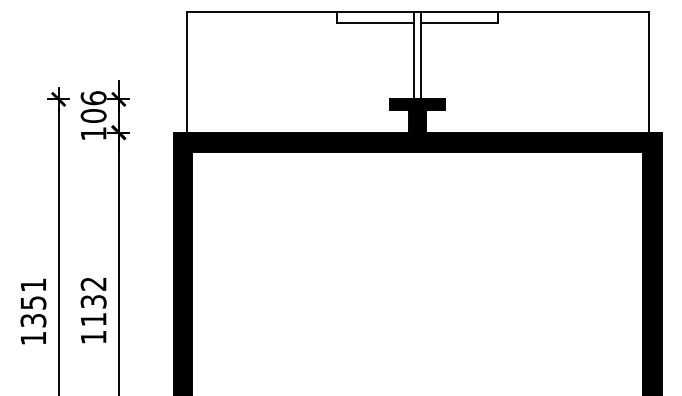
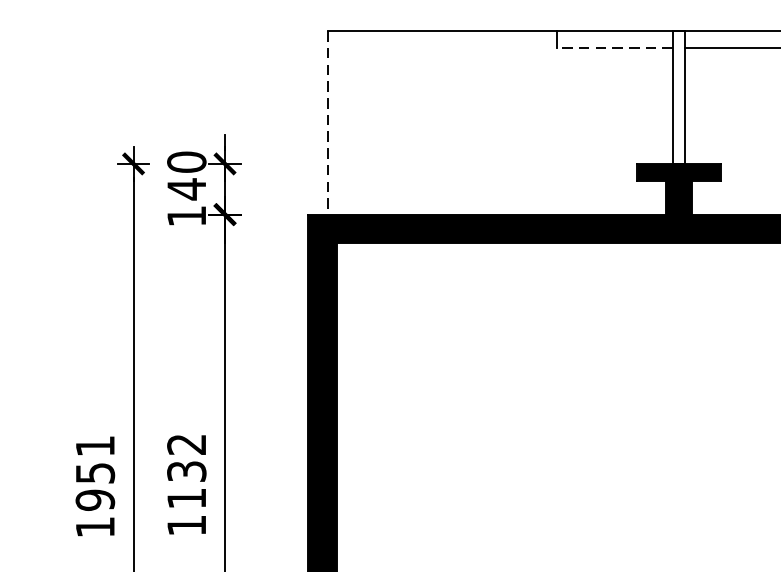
line: (374, 22) -> (613, 47), solid -> dashed
line: (186, 72) -> (327, 123), solid -> dashed
text: (93, 107) -> (186, 176), 106 -> 140
text: (33, 320) -> (95, 500), 1351 -> 1951

